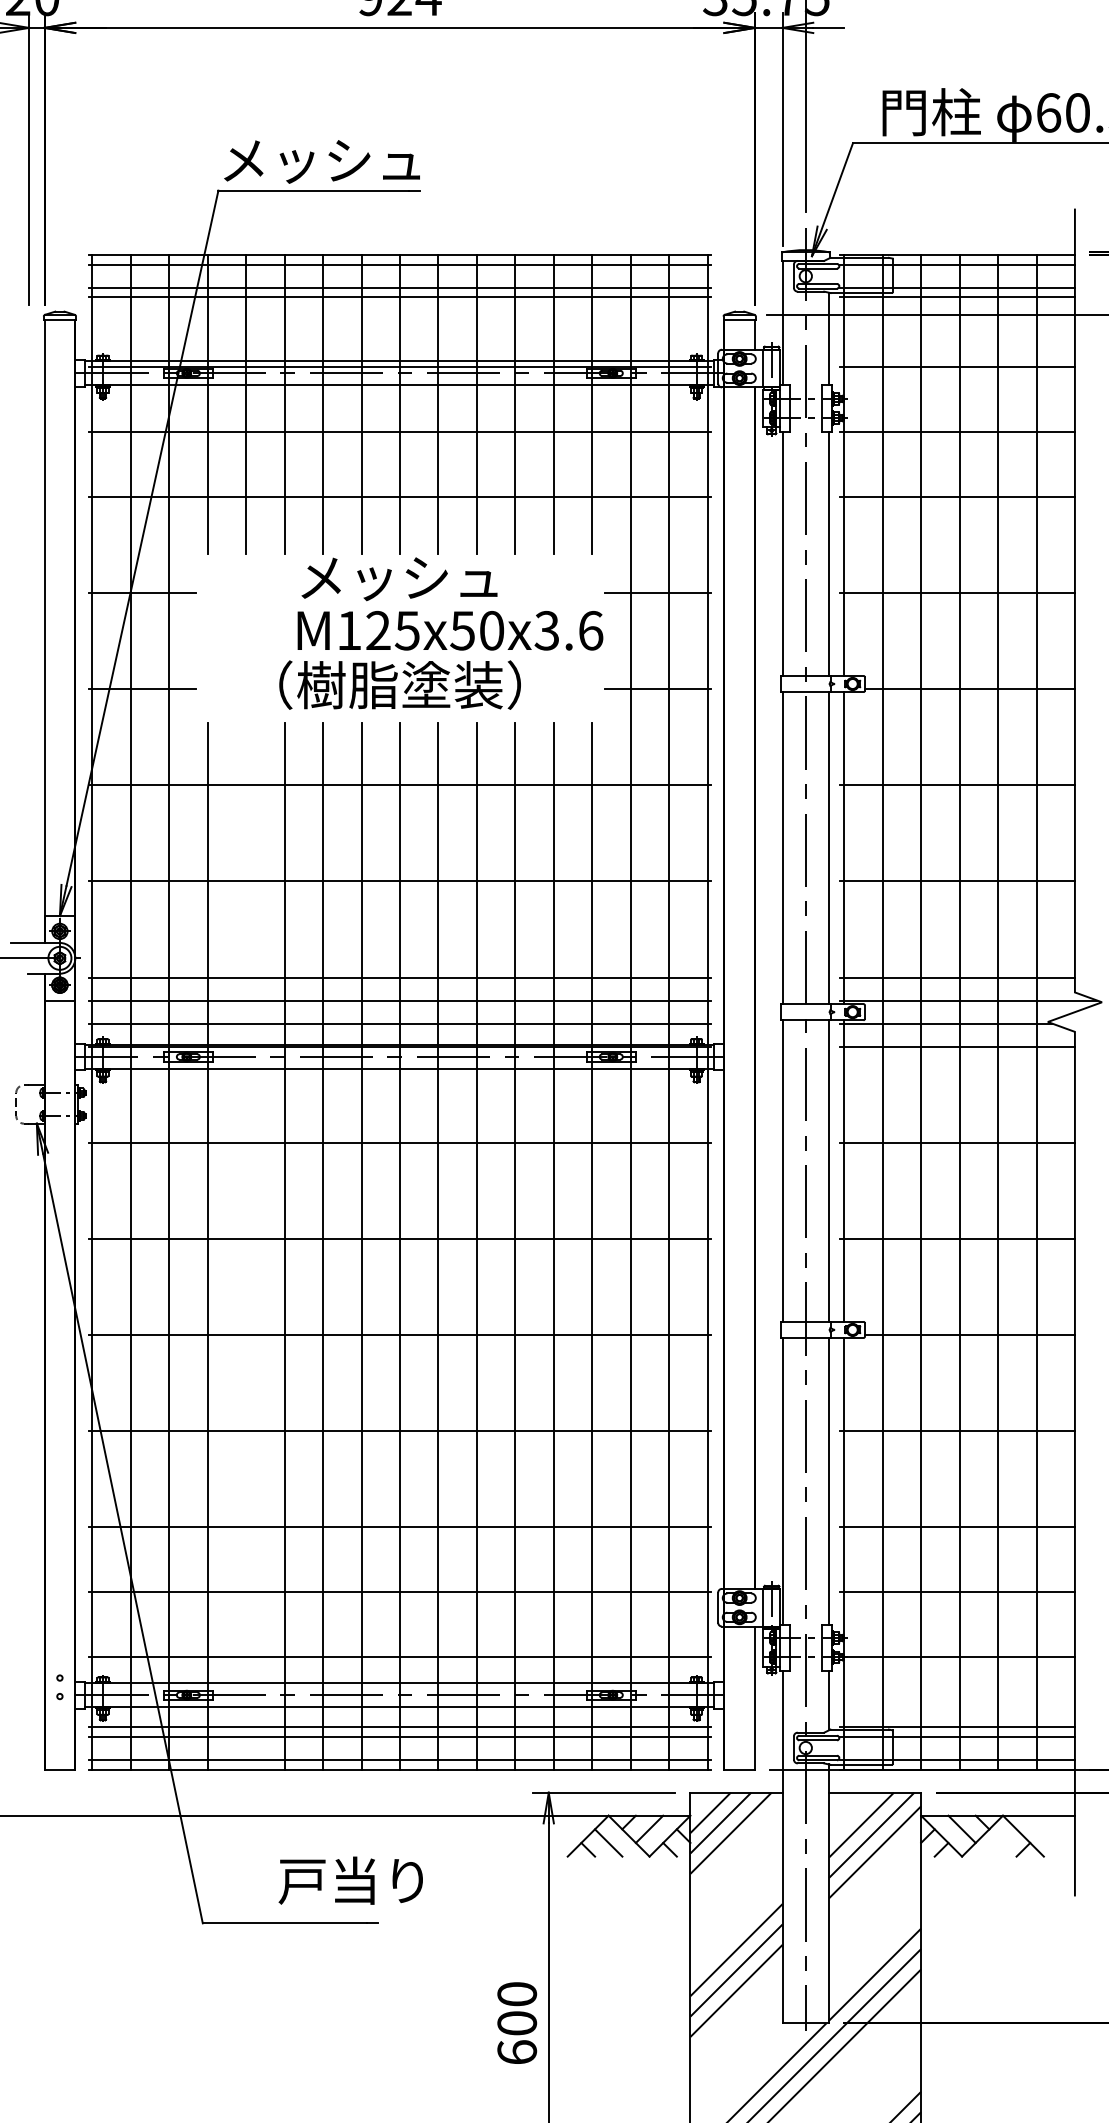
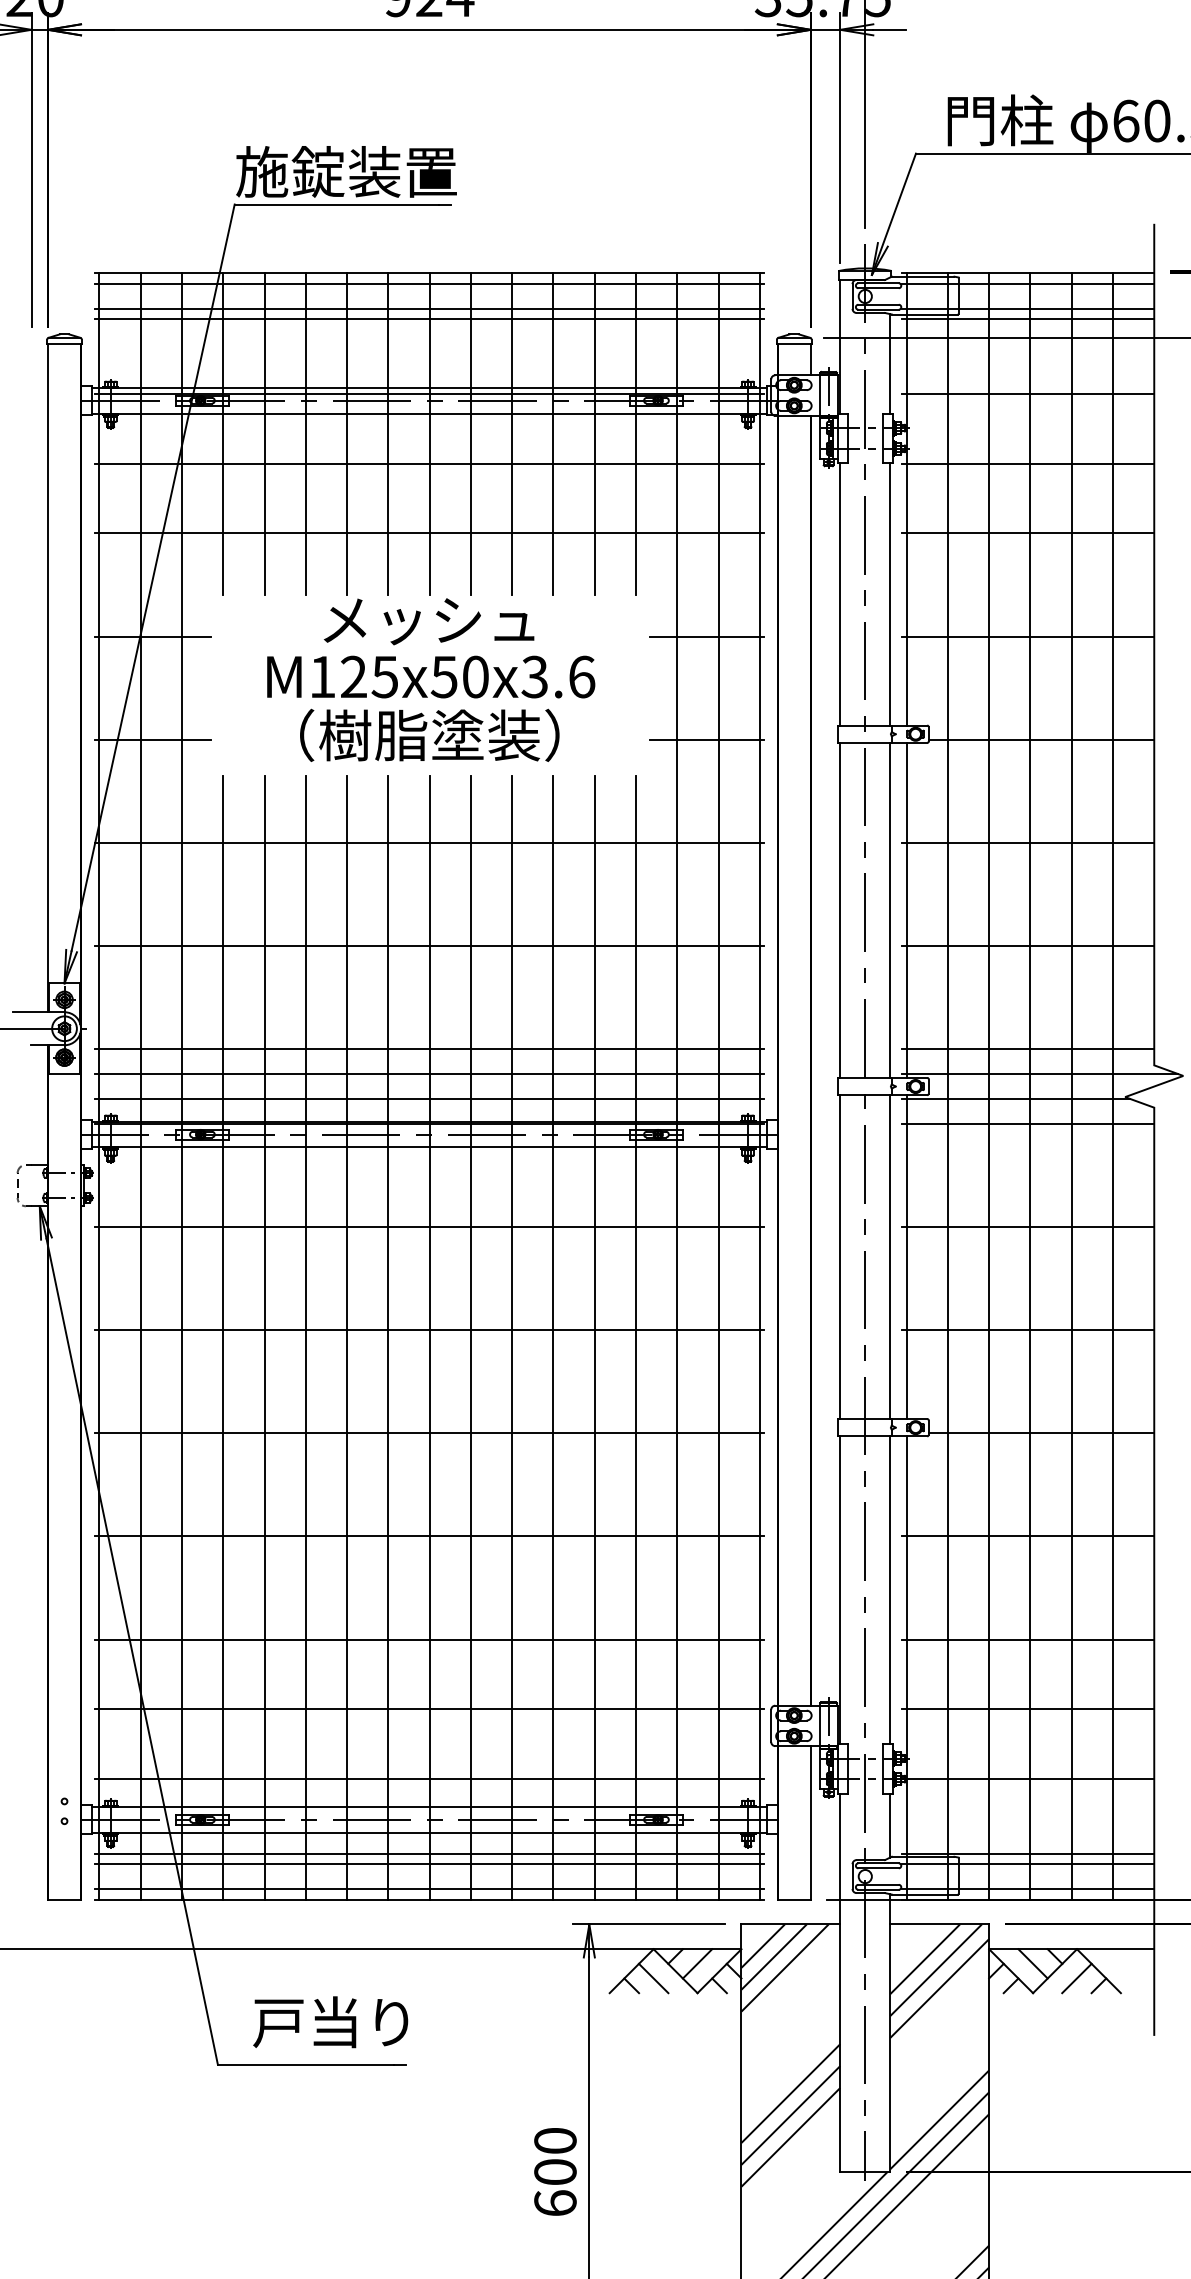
text: (322, 160) -> (346, 172), メッシュ -> 施錠装置
text: (450, 630) -> (431, 676), moved
line: (246, 1245) -> (264, 1337), added
line: (1002, 1842) -> (1076, 1977), added
text: (350, 1880) -> (330, 2021), moved

